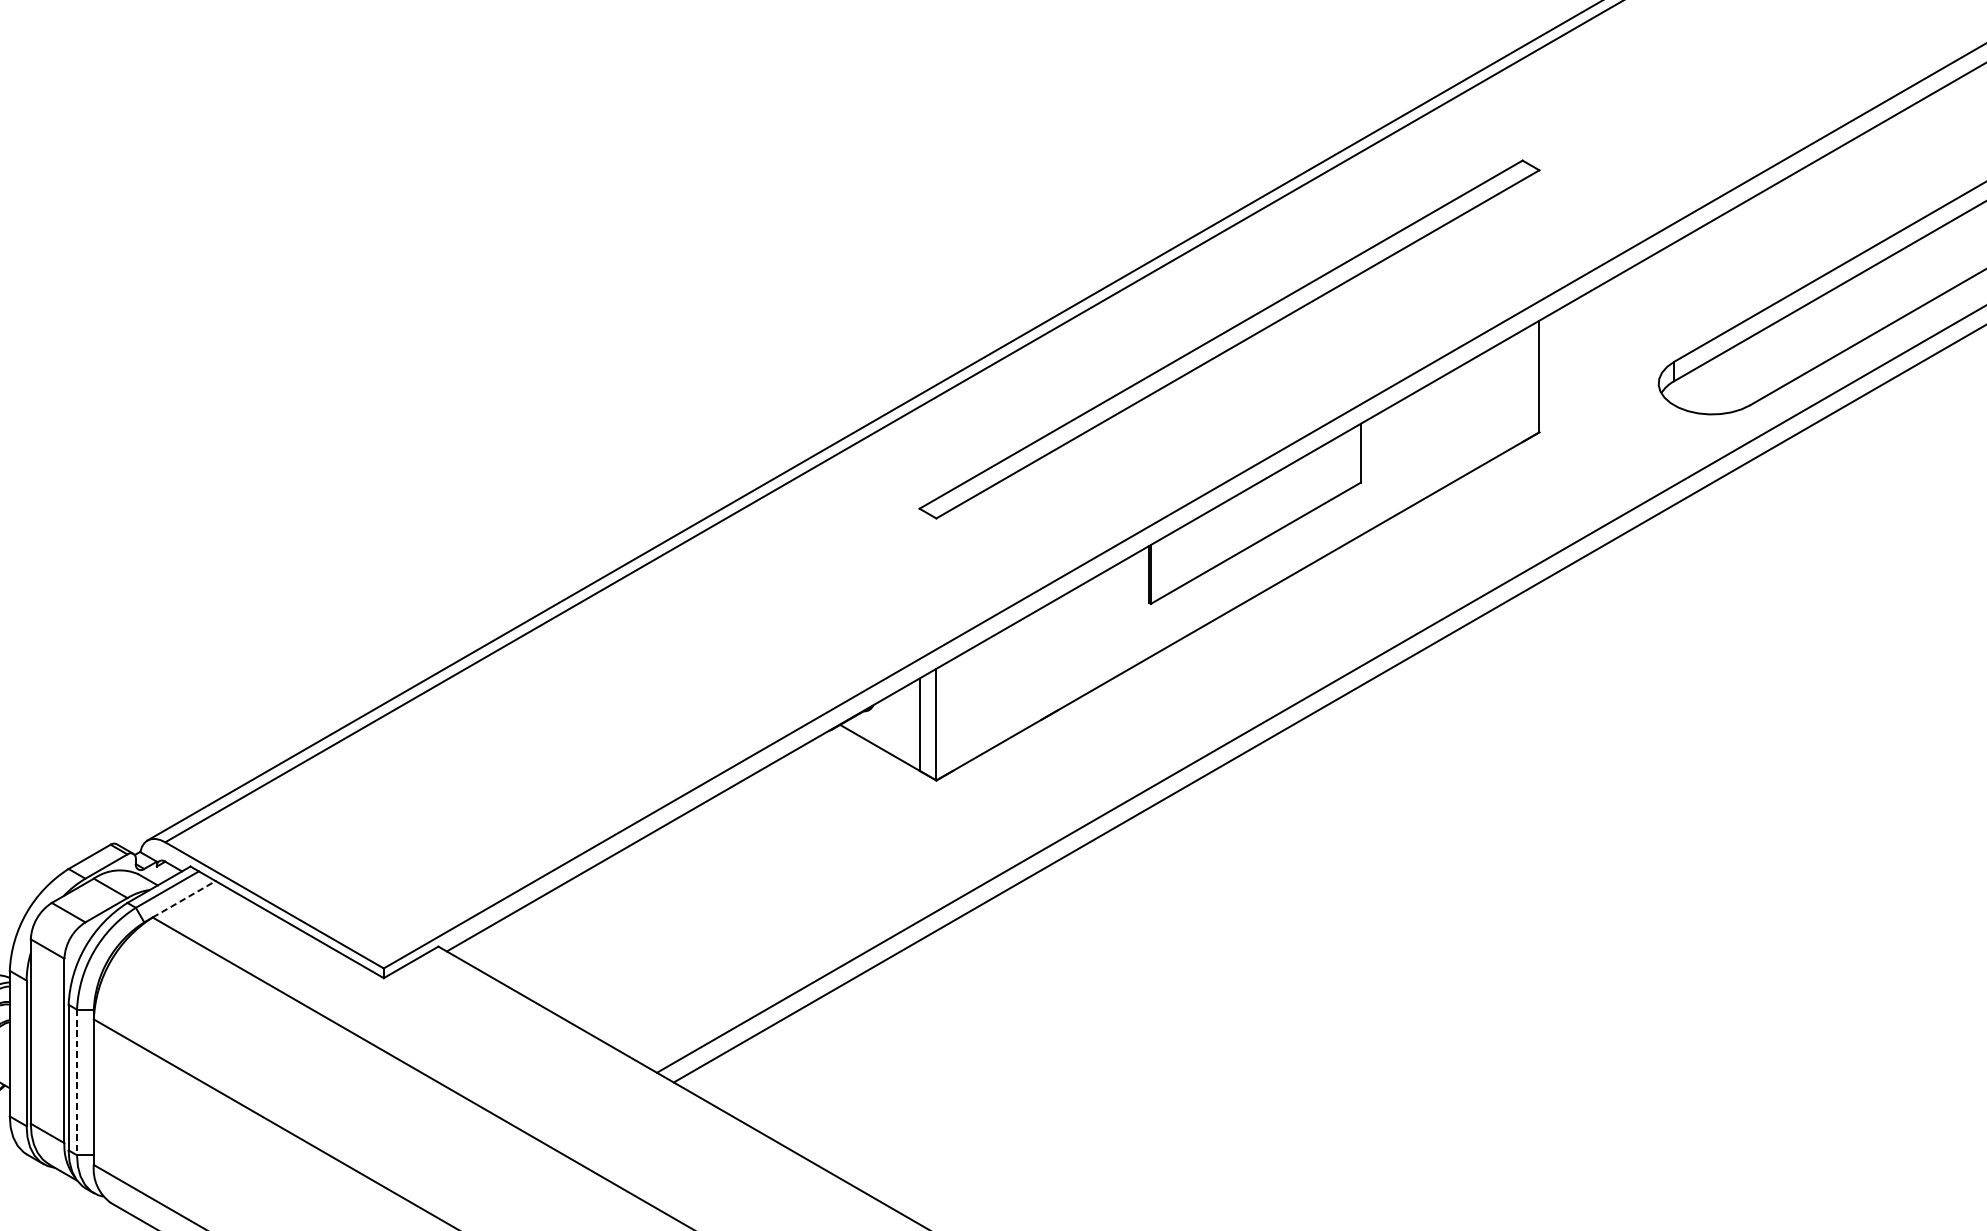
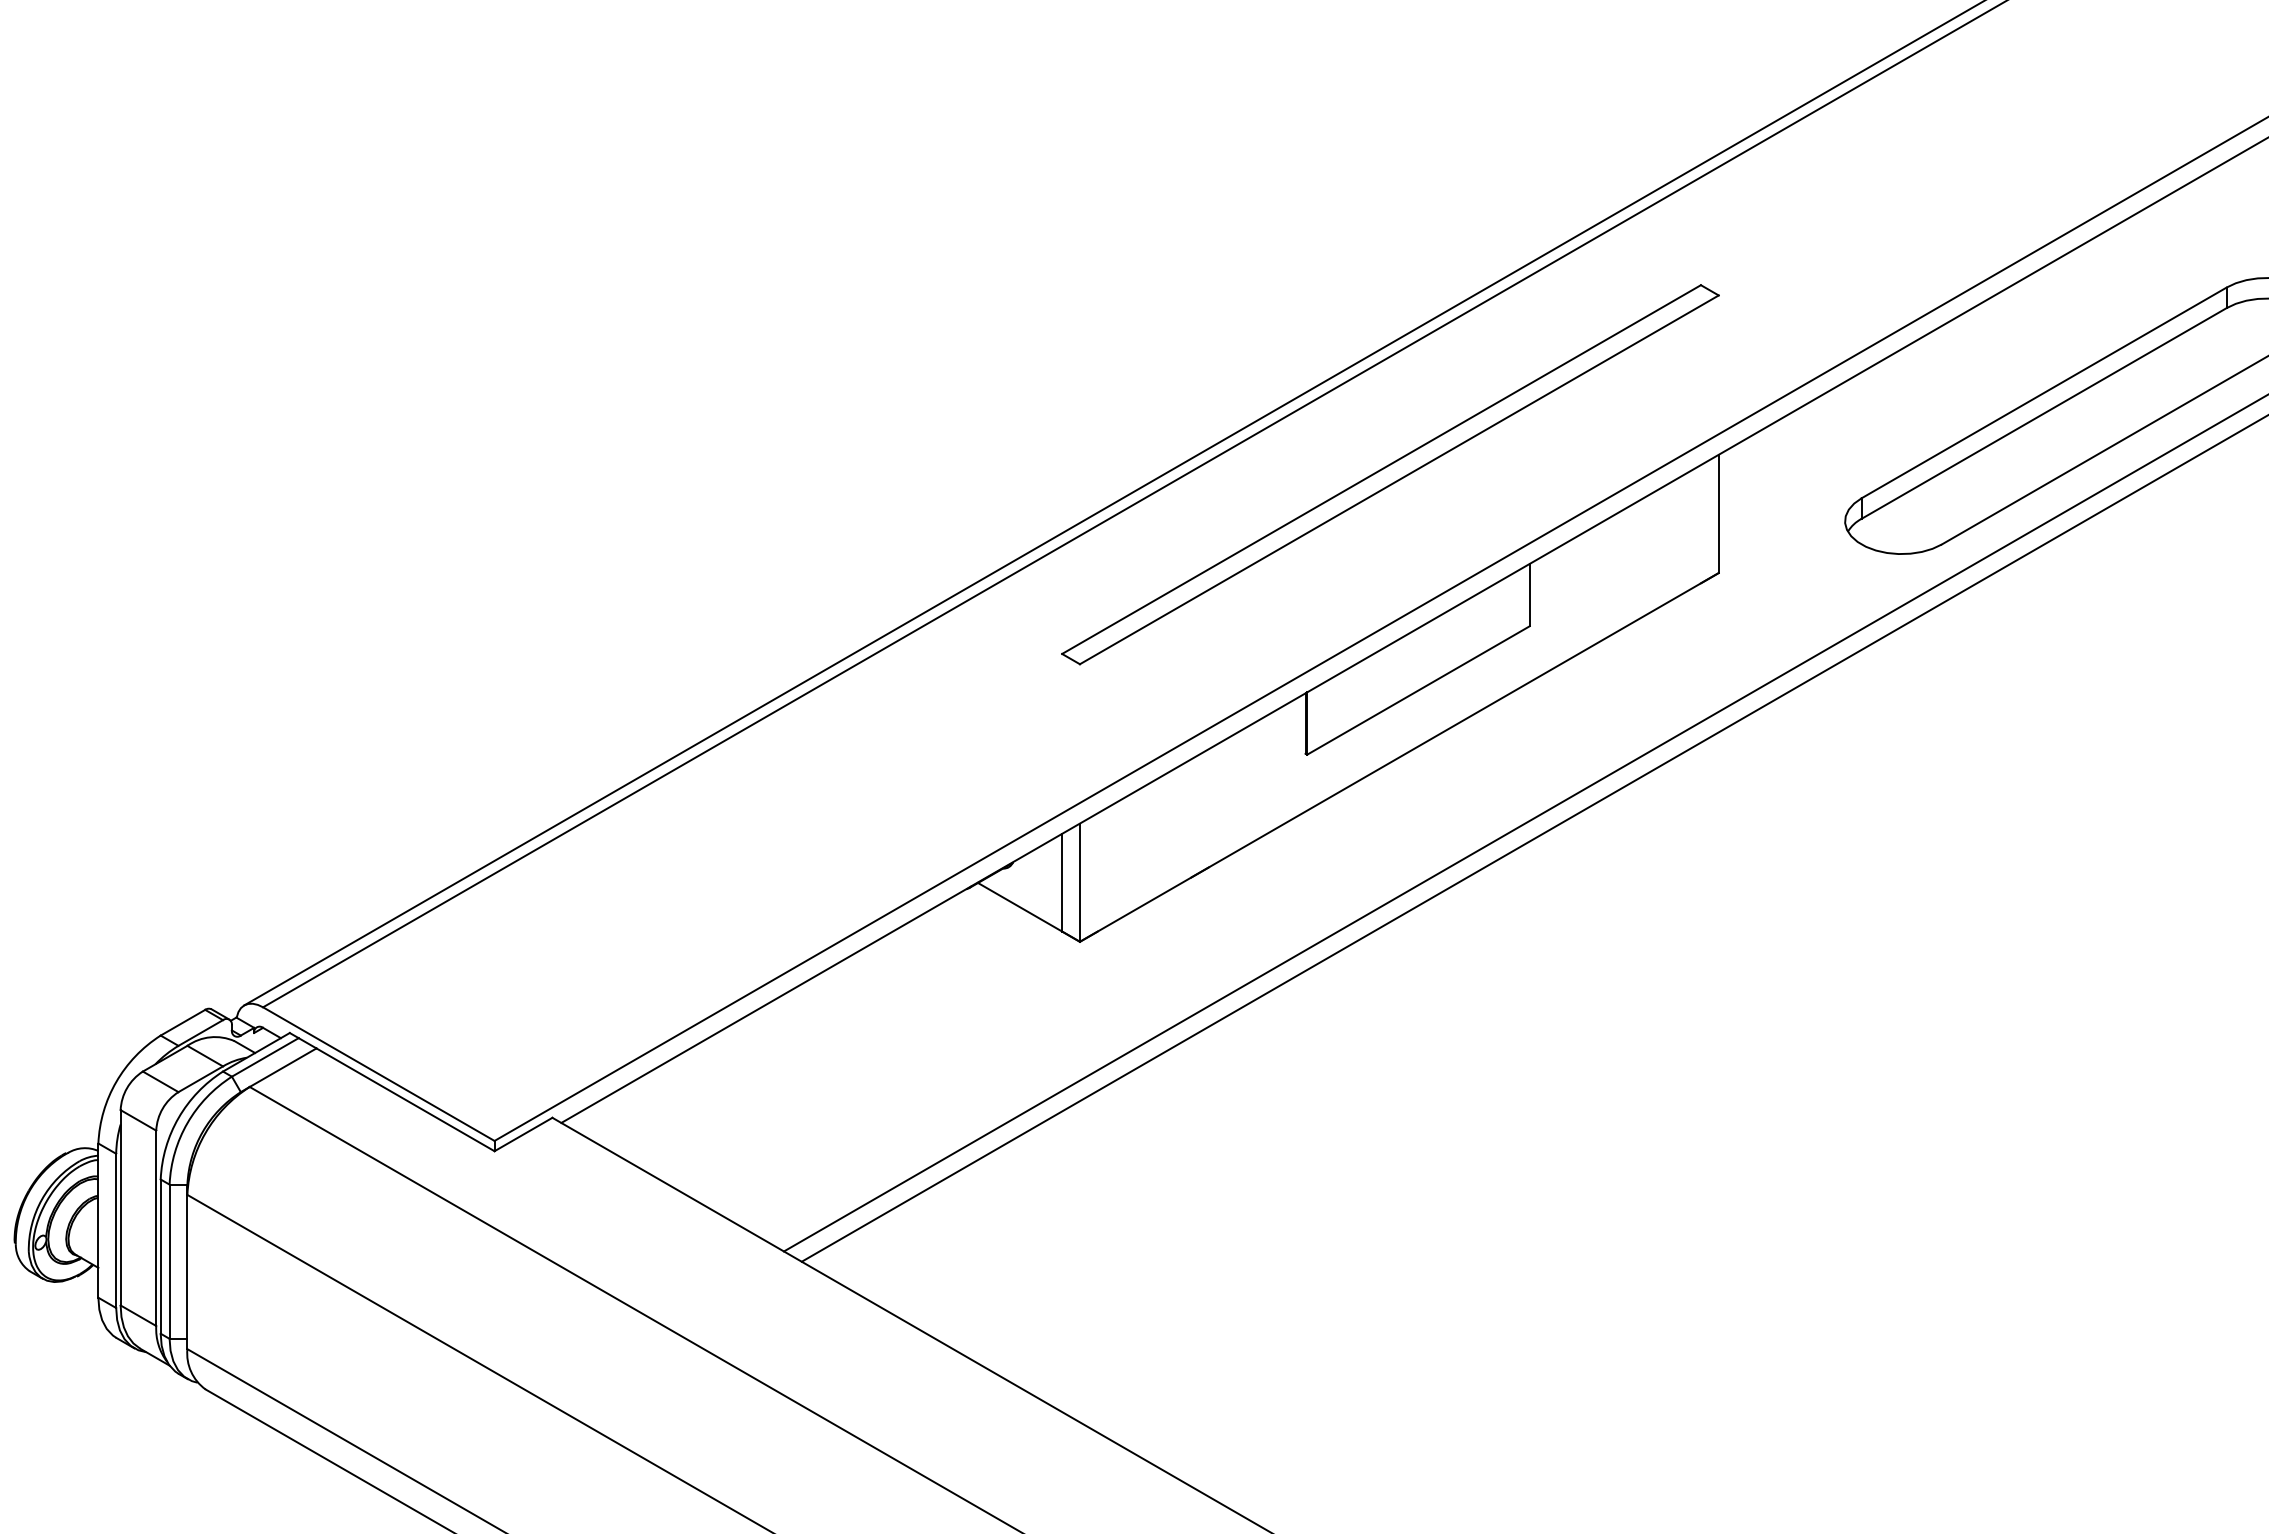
line: (184, 899) -> (283, 1067), dashed -> solid
line: (76, 1083) -> (169, 1262), dashed -> solid

